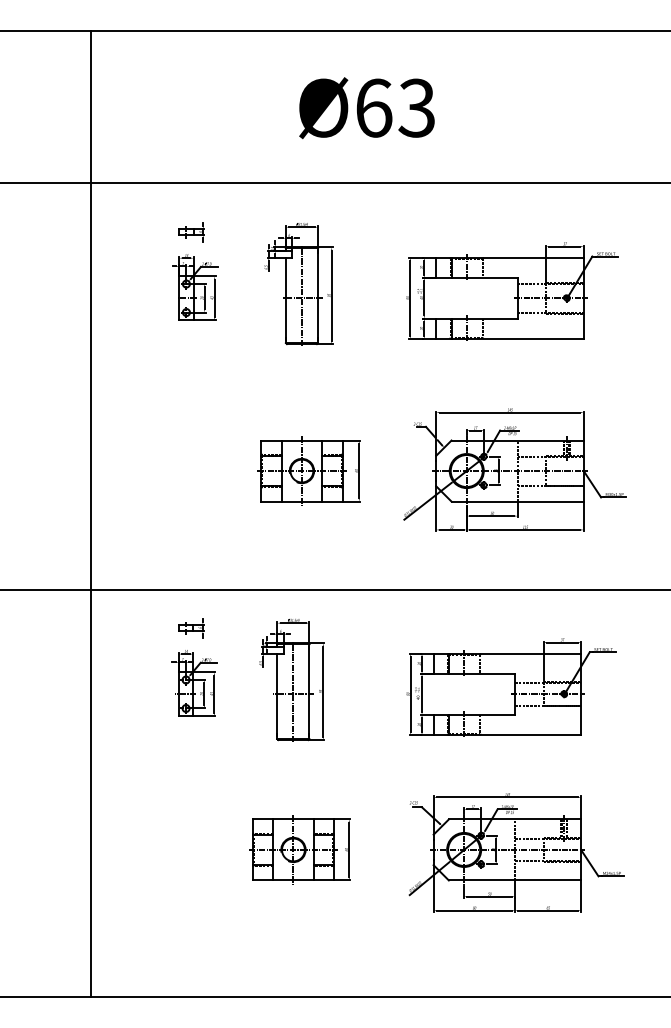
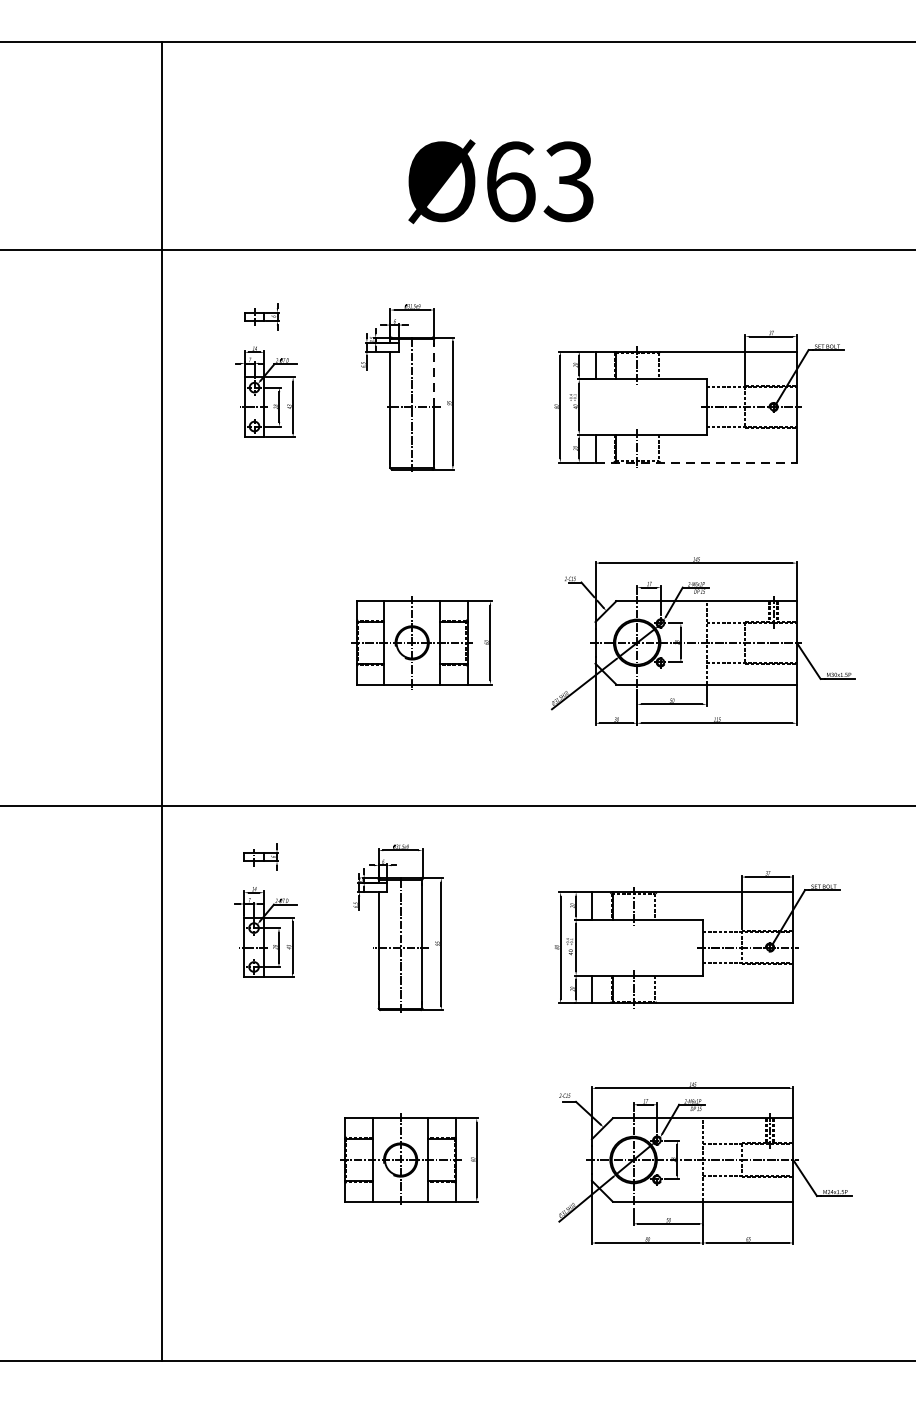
text: (366, 108) -> (500, 182), moved
line: (317, 274) -> (433, 374), solid -> dashed
line: (510, 339) -> (696, 463), solid -> dashed
line: (91, 513) -> (161, 700), moved

